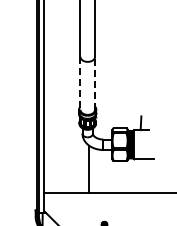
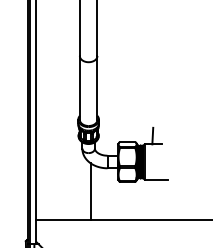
line: (95, 82) -> (97, 87), dashed -> solid
line: (80, 83) -> (79, 88), dashed -> solid

